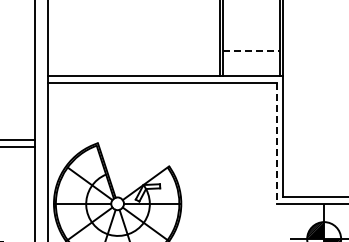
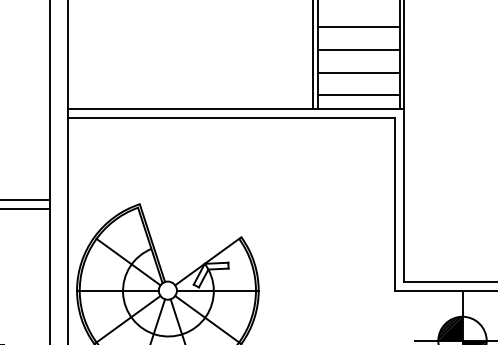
line: (250, 19) -> (357, 27), added
line: (250, 35) -> (357, 50), added
line: (251, 51) -> (358, 73), dashed -> solid
line: (250, 66) -> (357, 94), added
line: (276, 143) -> (394, 204), dashed -> solid

